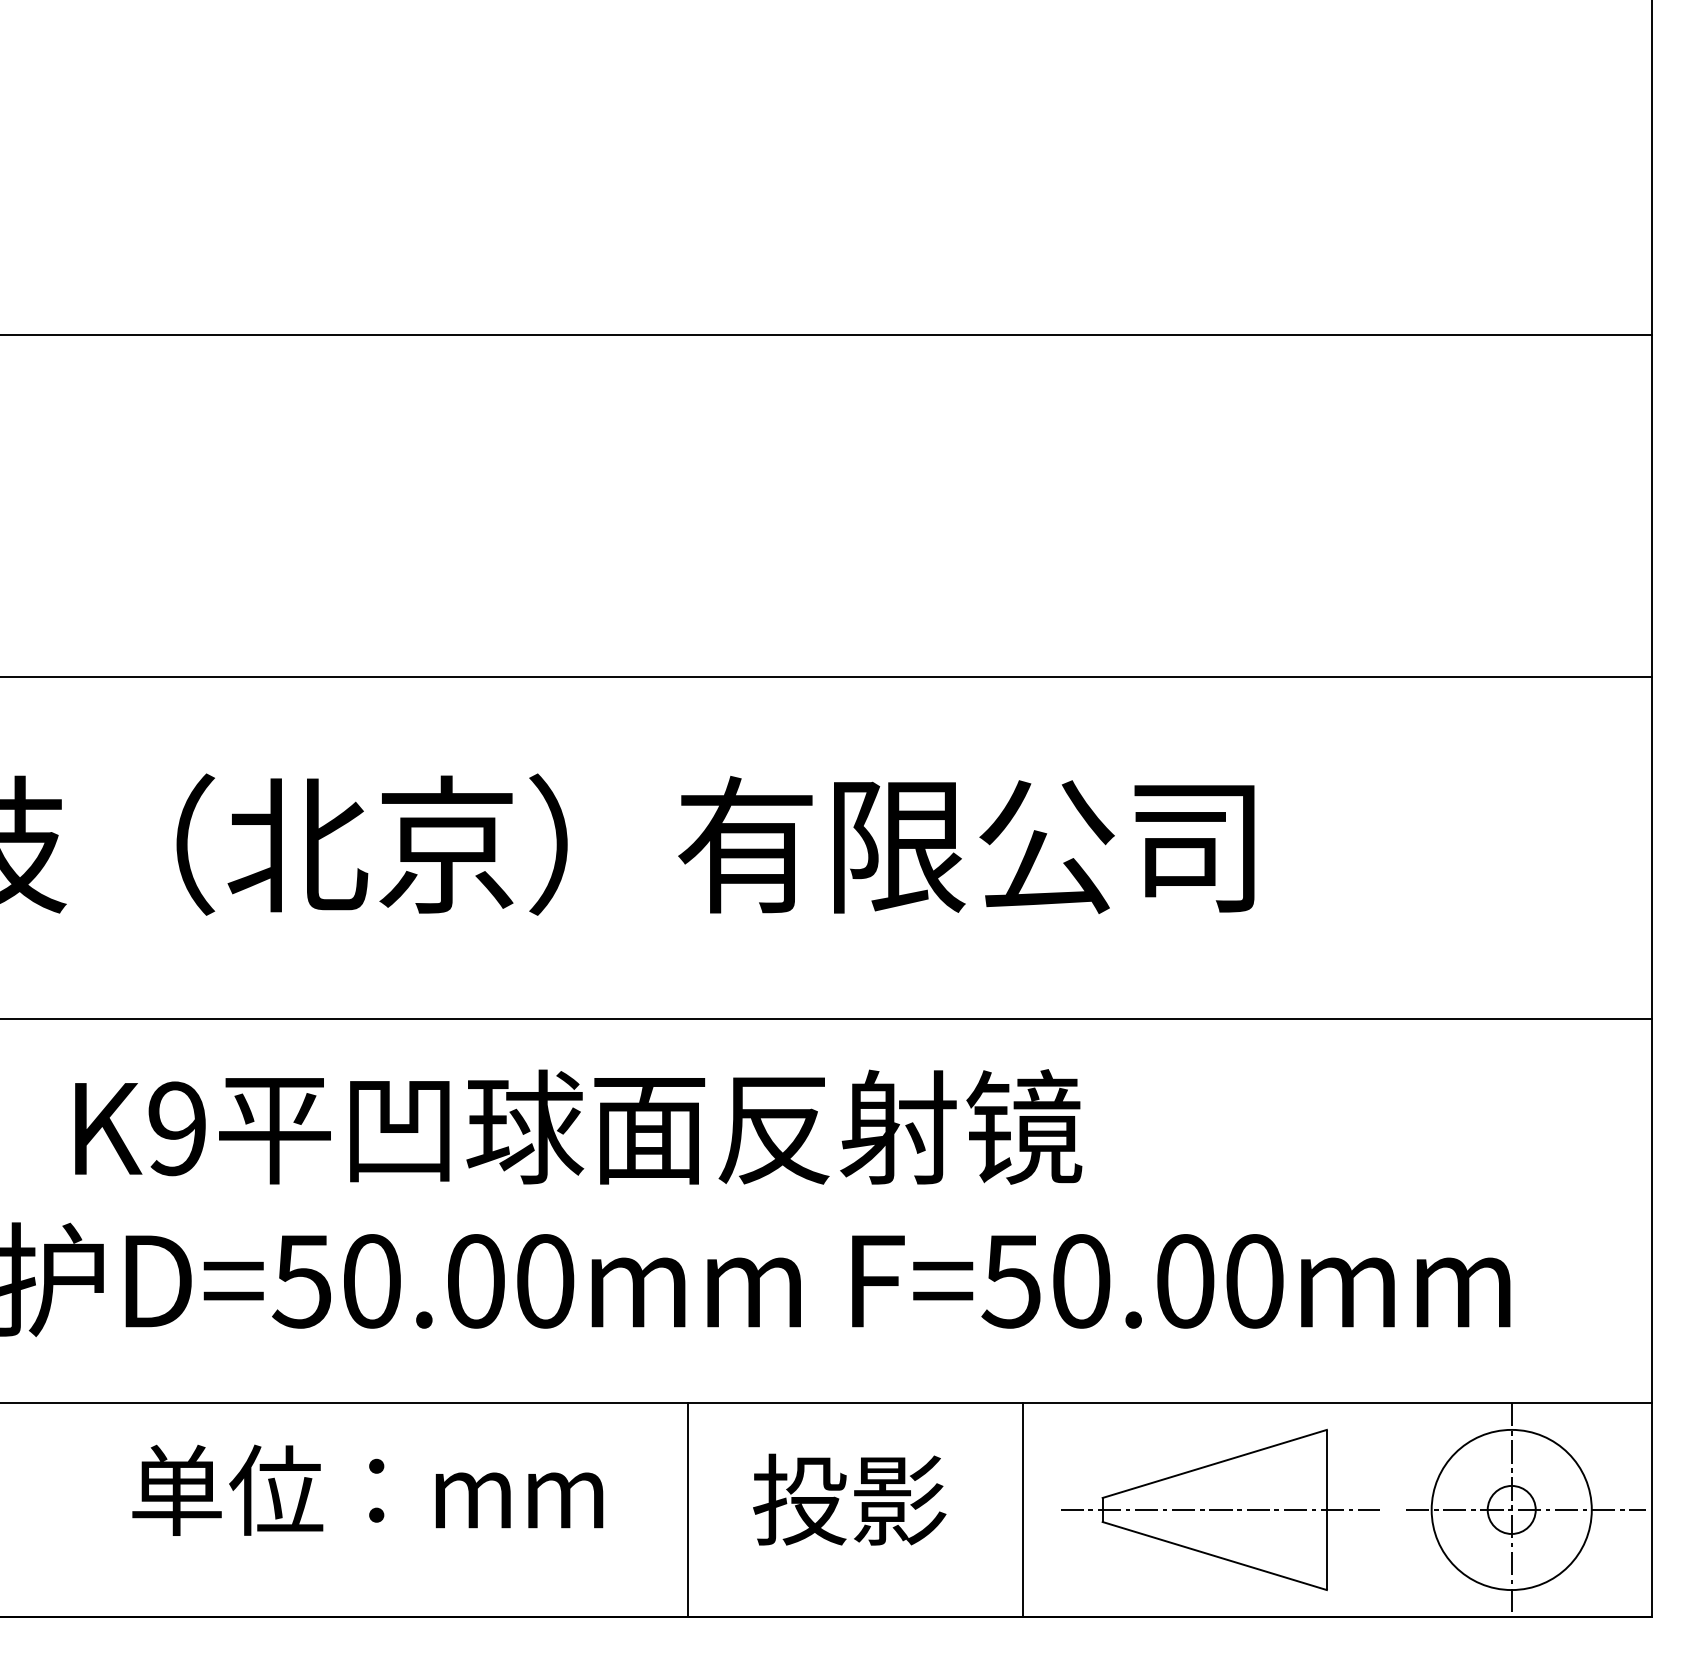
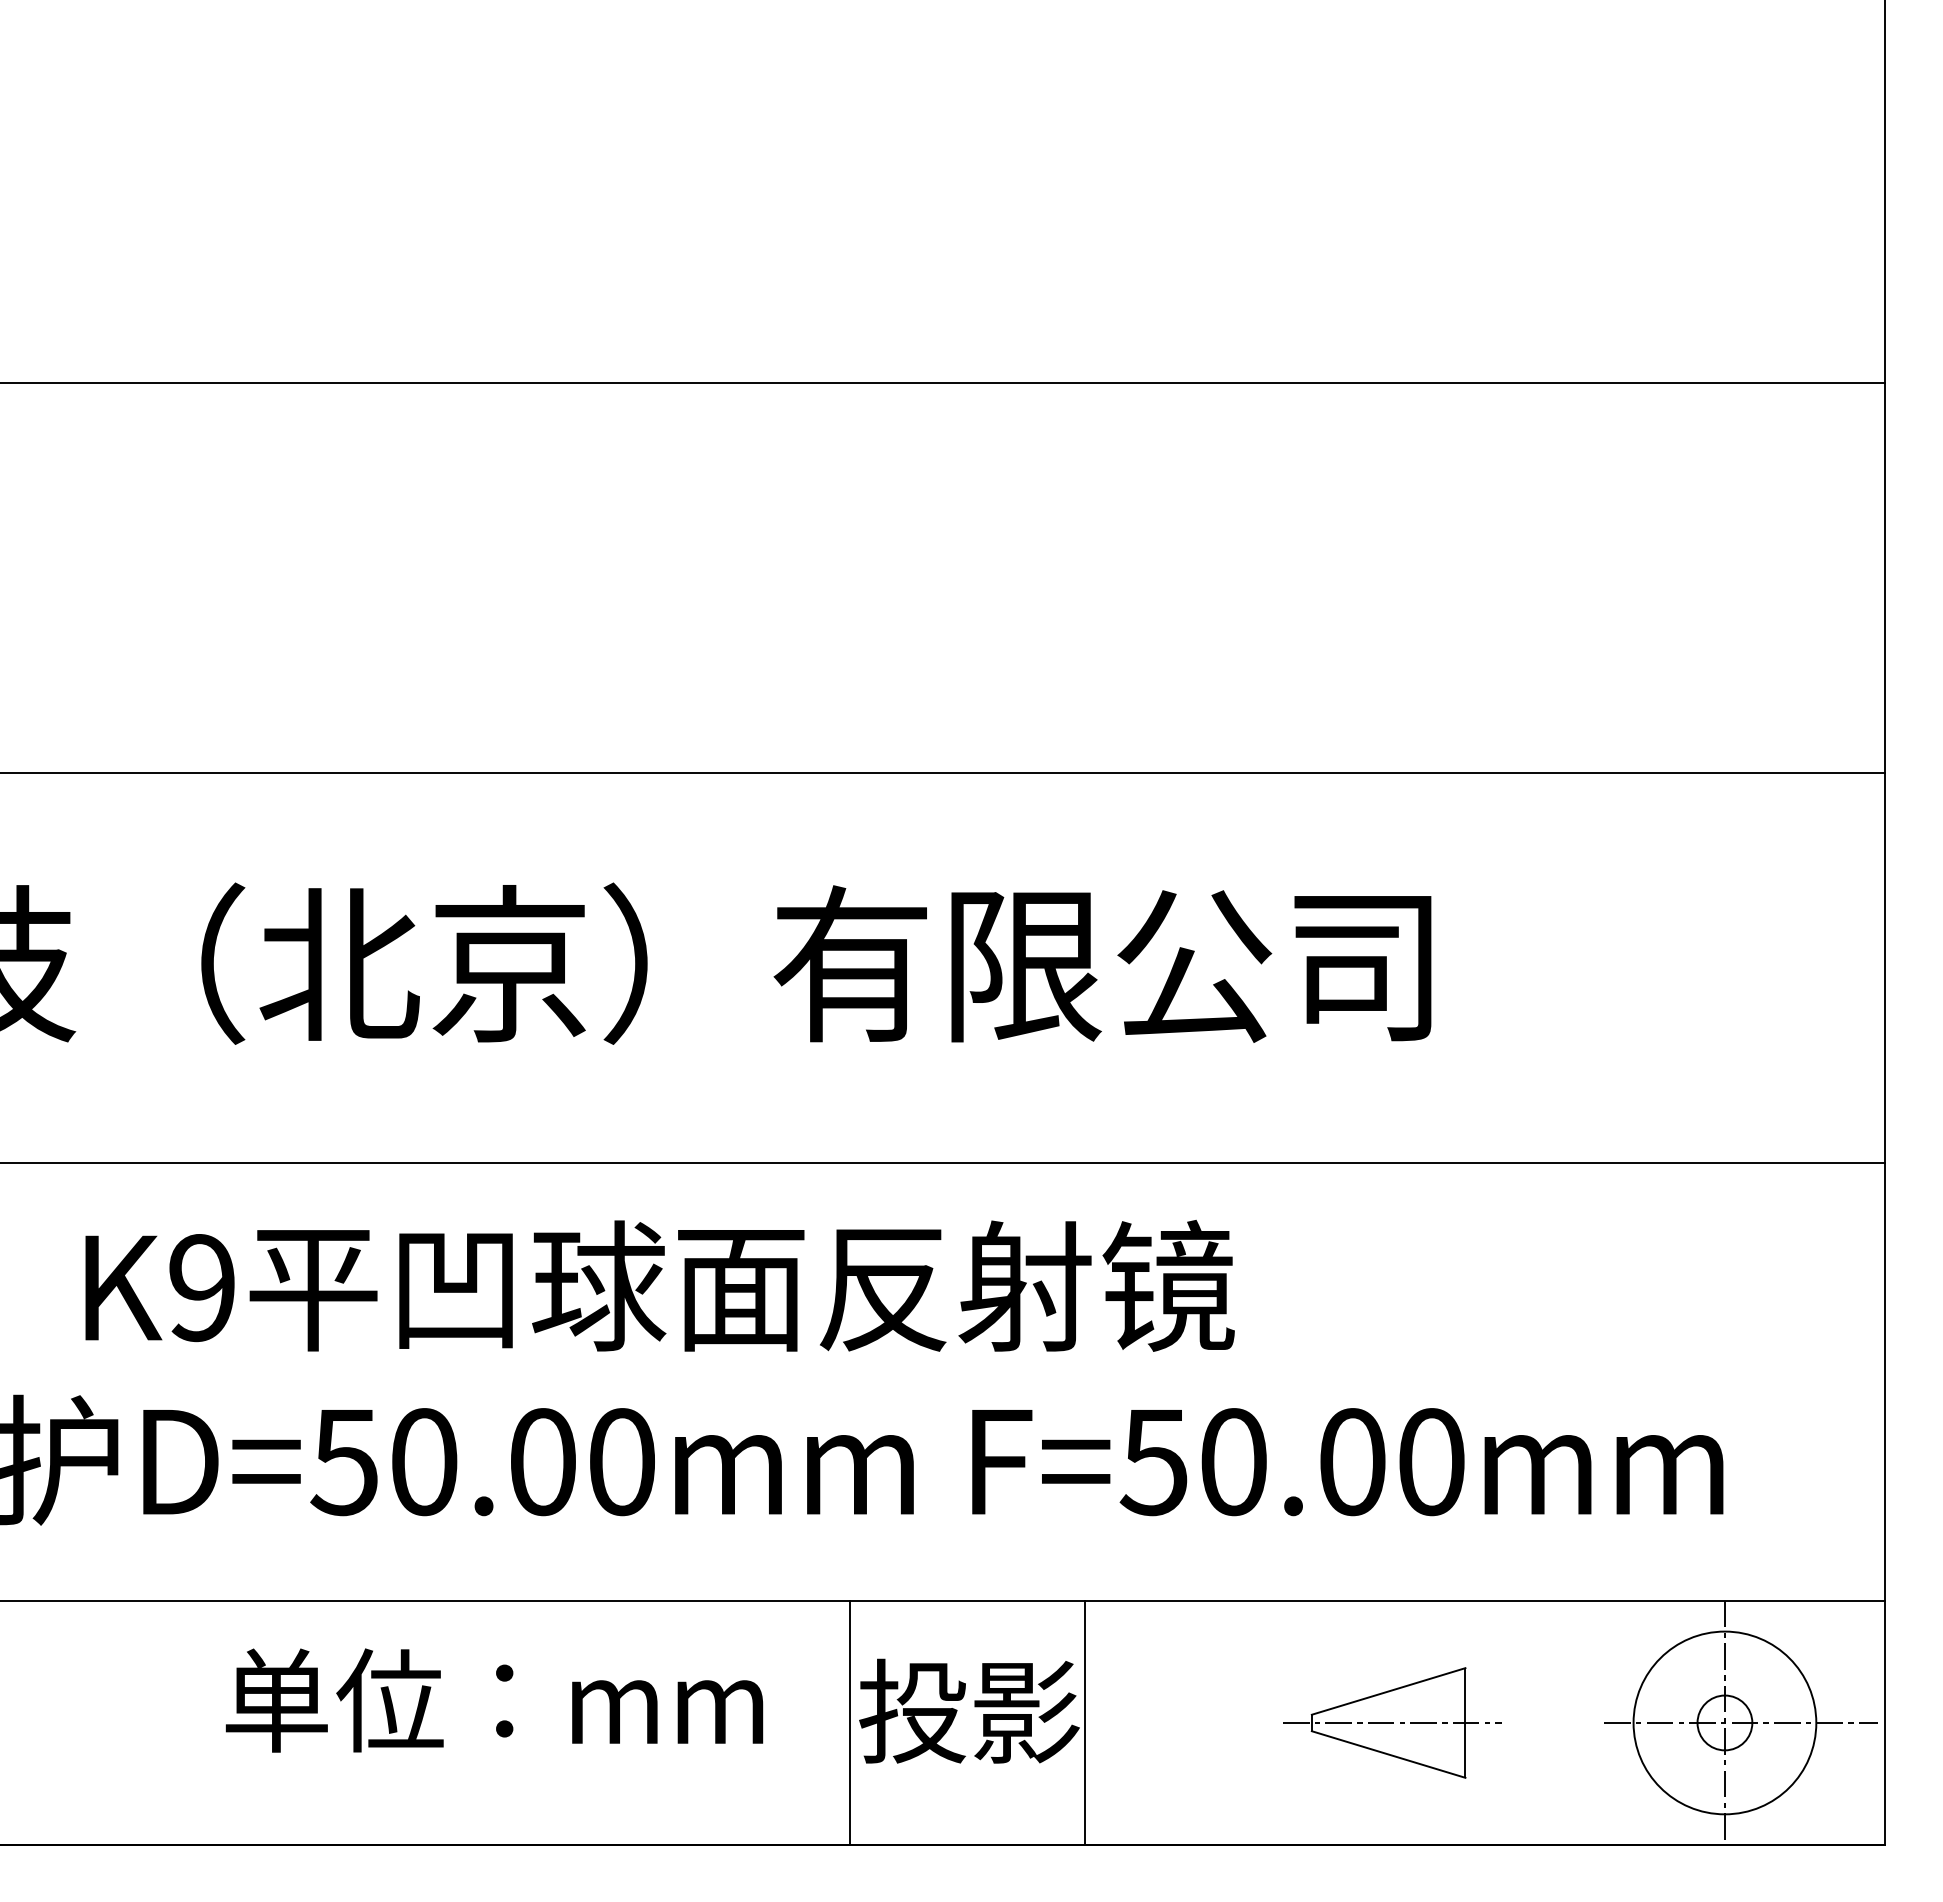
text: (367, 1490) -> (494, 1700), moved
line: (688, 1509) -> (850, 1722), moved
line: (1022, 1509) -> (1084, 1722), moved
part: (1220, 1509) -> (1392, 1722), size x0.6

